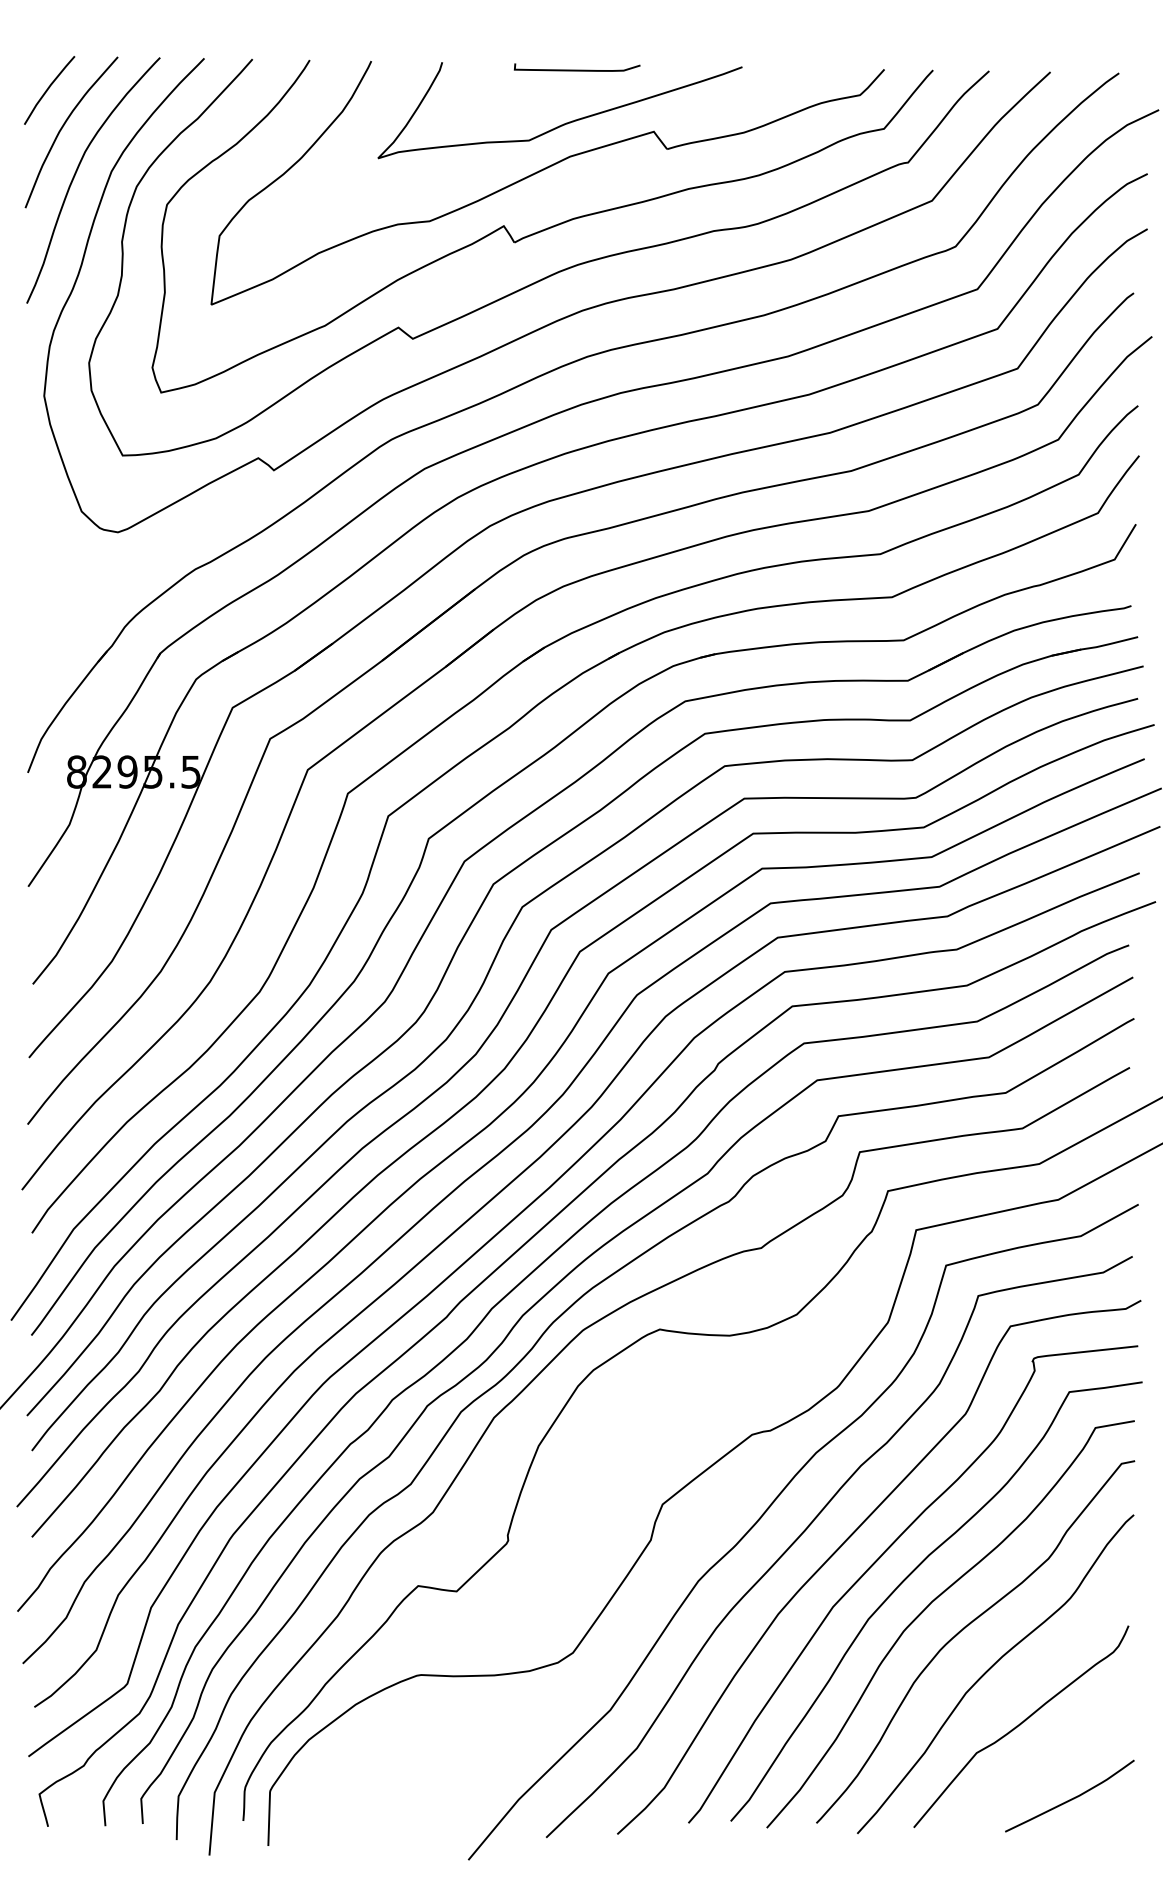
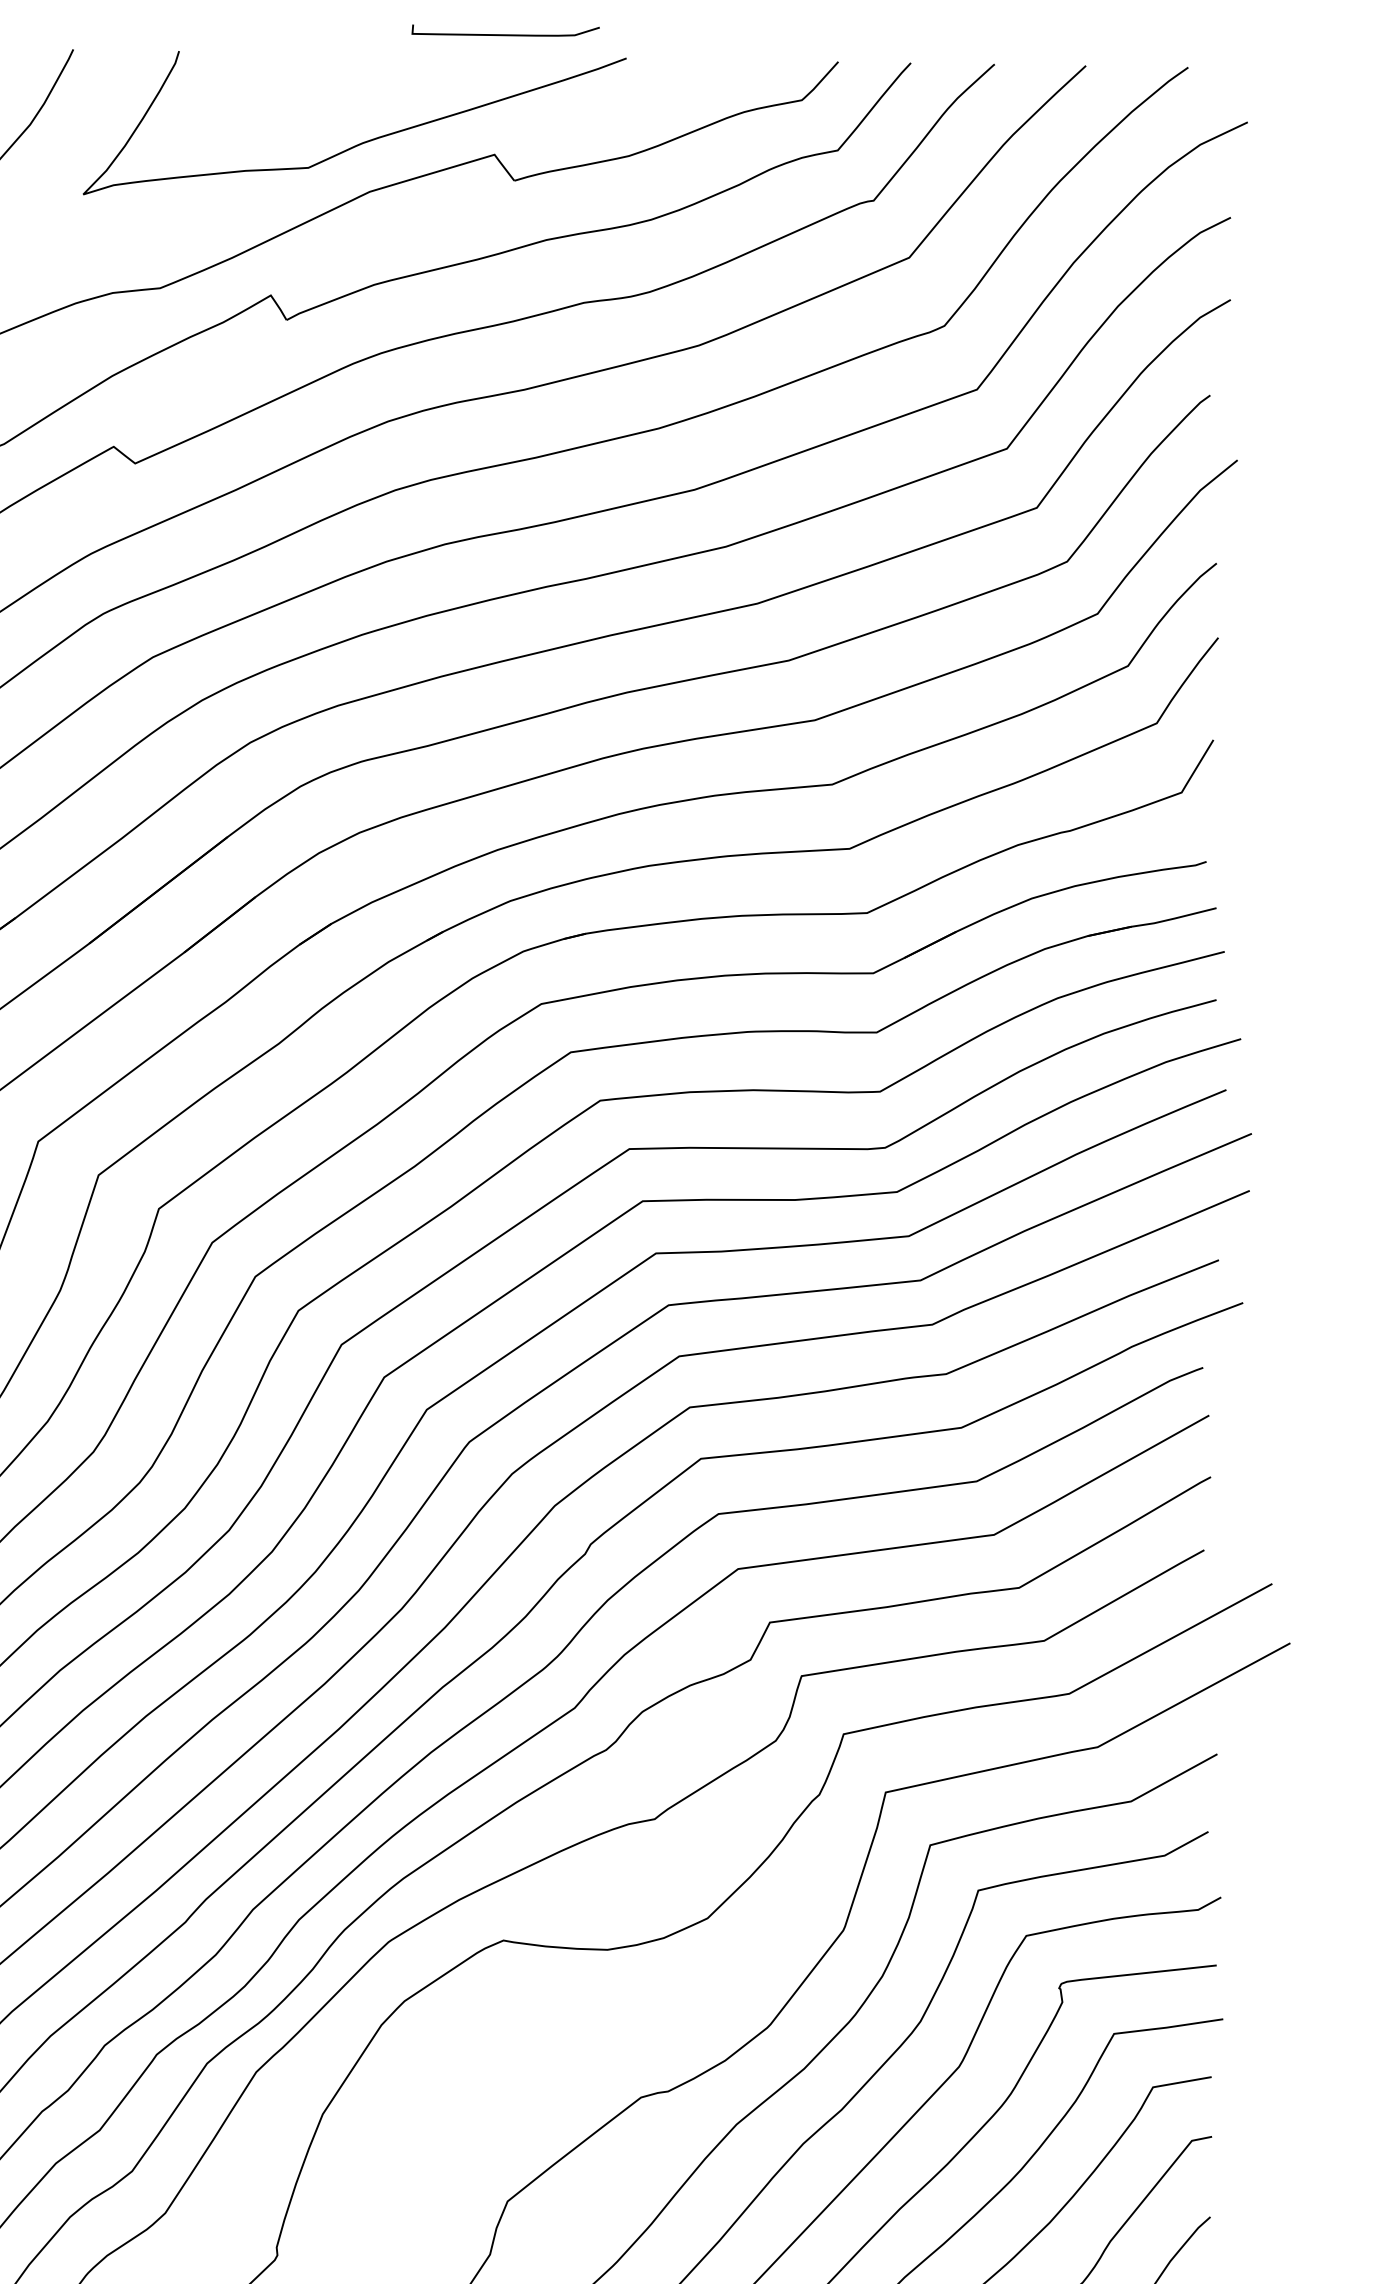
curve: (577, 69) -> (505, 33), moved

